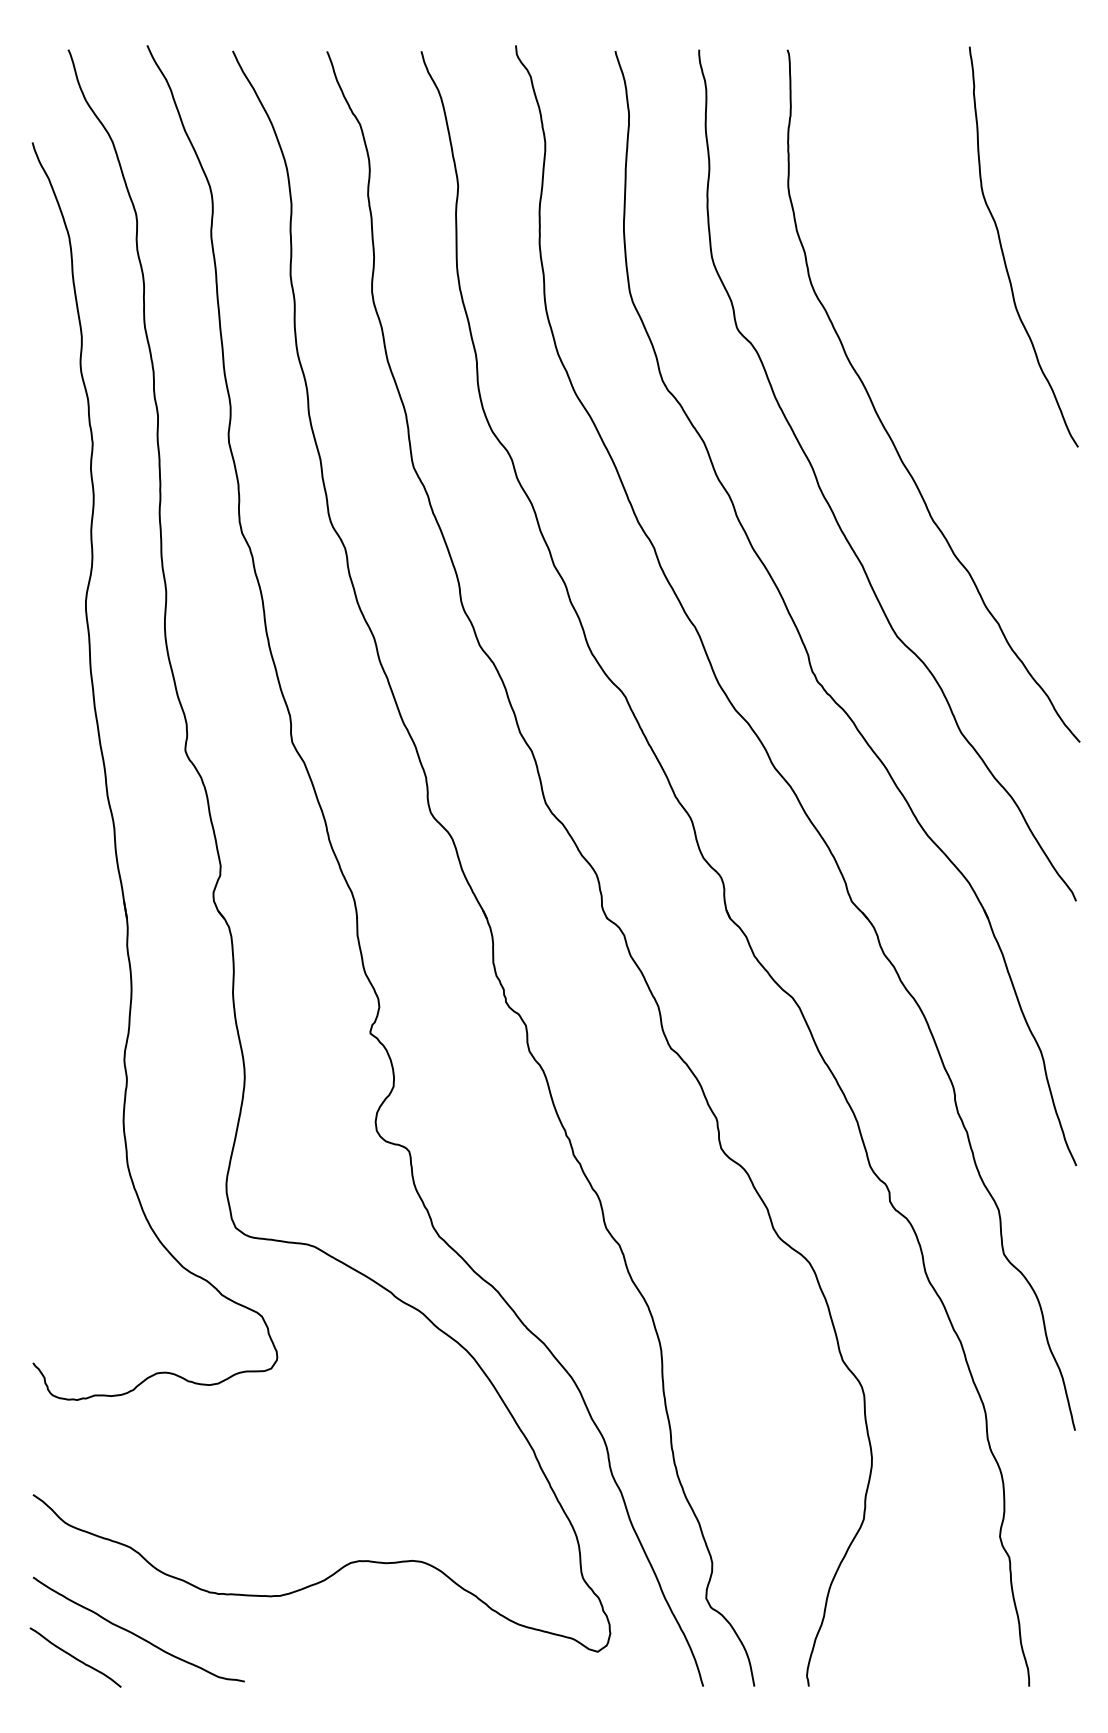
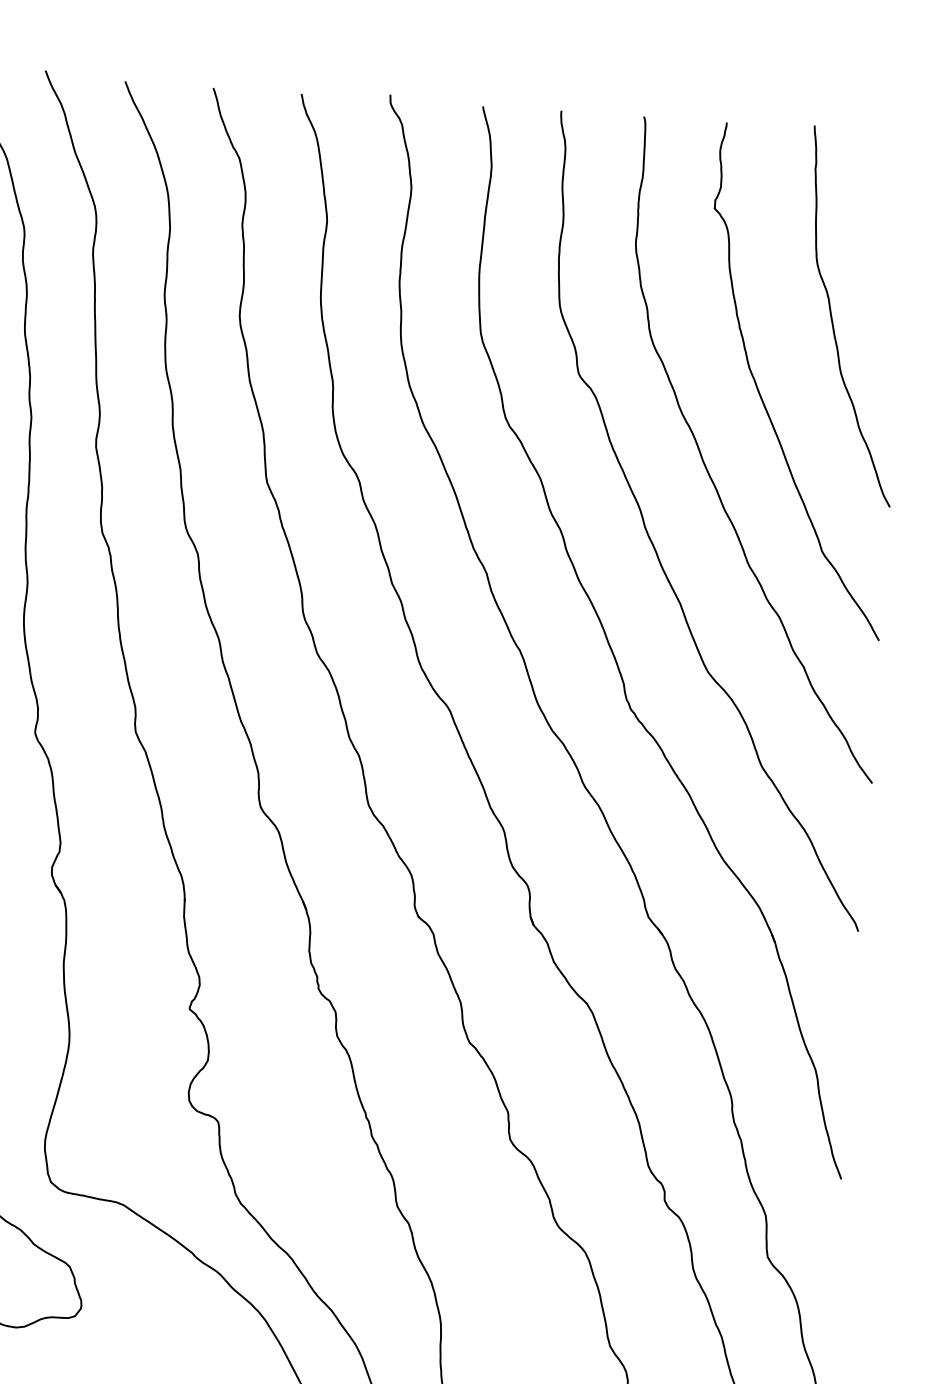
curve: (934, 340) -> (762, 398), added

